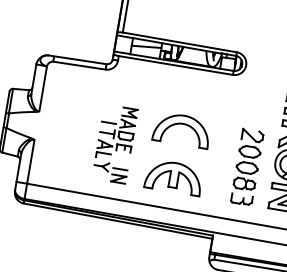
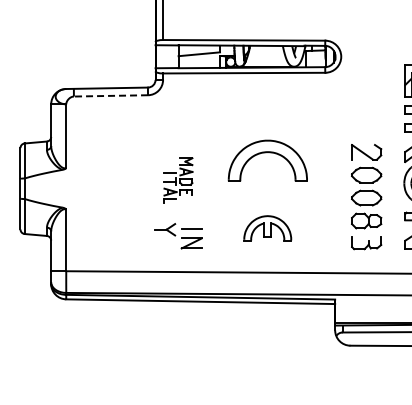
line: (79, 65) -> (110, 95), solid -> dashed
part: (116, 133) -> (178, 180), size x0.6
part: (173, 177) -> (267, 228), size x0.6

